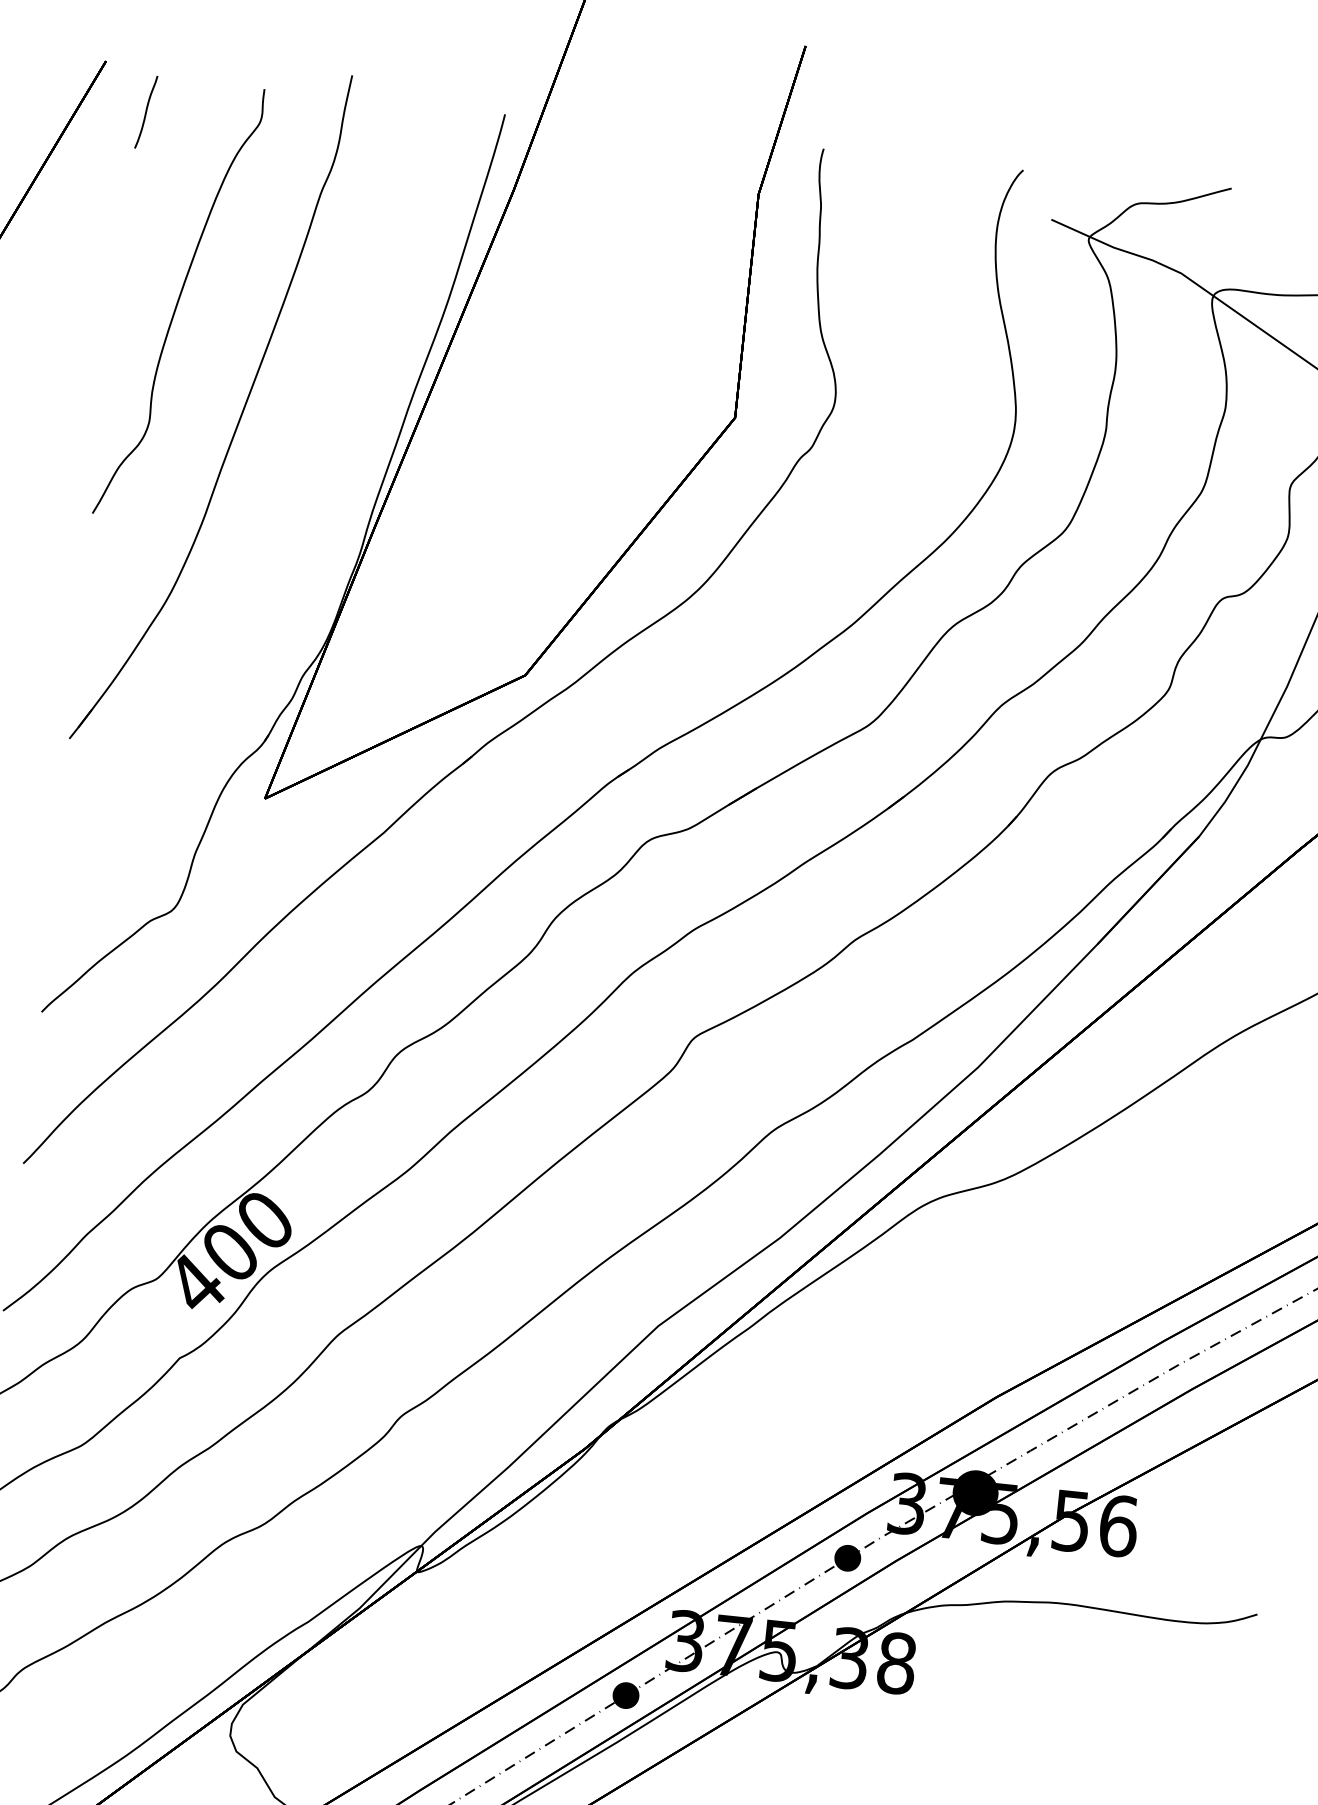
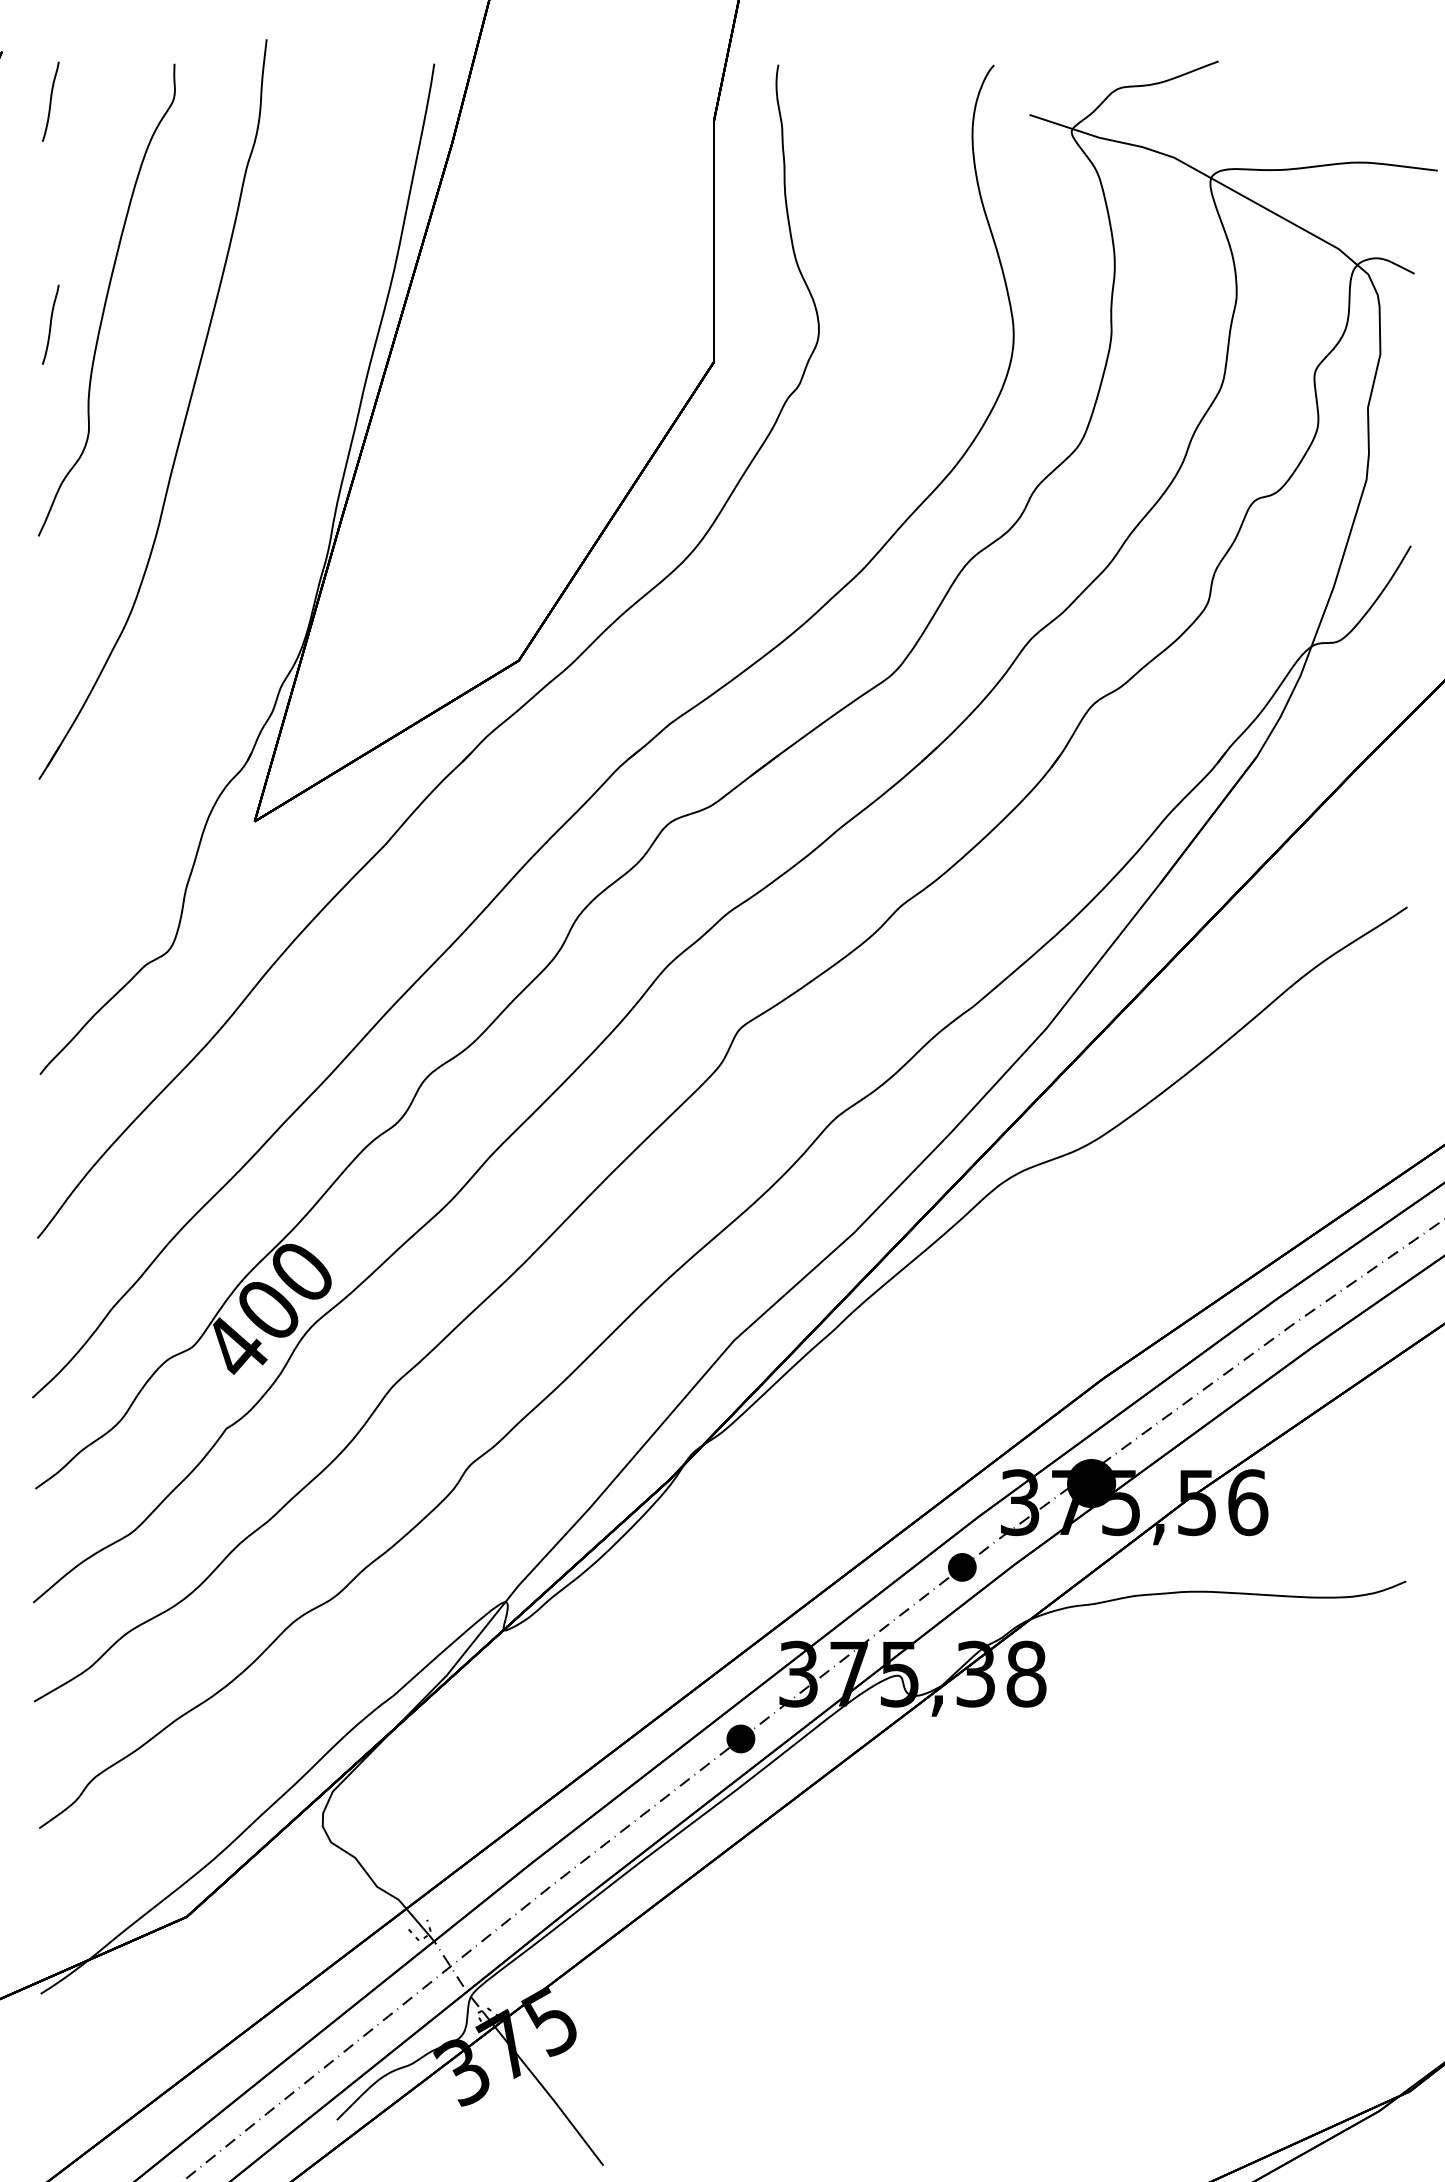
curve: (124, 318) -> (50, 324), added

